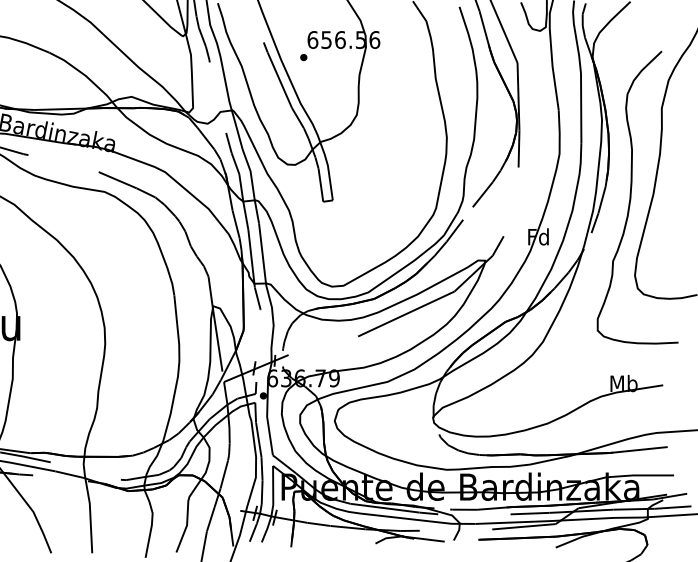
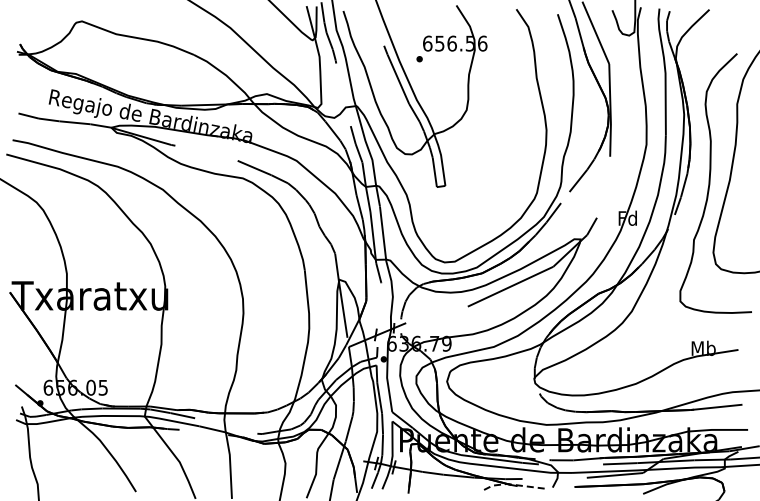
line: (407, 536) -> (511, 484), solid -> dashed

